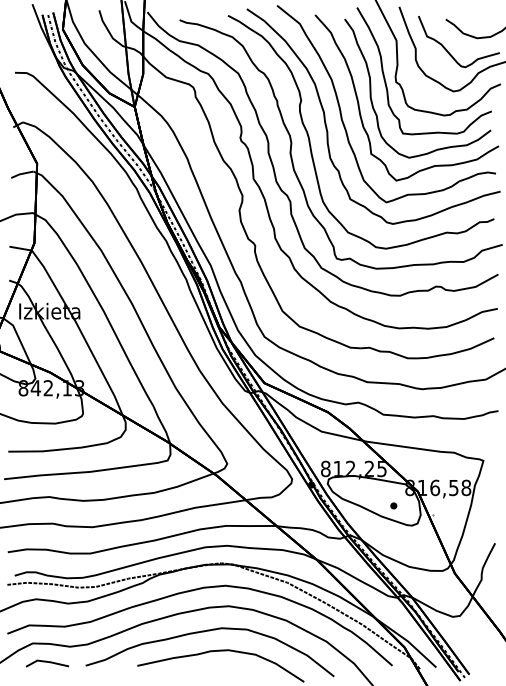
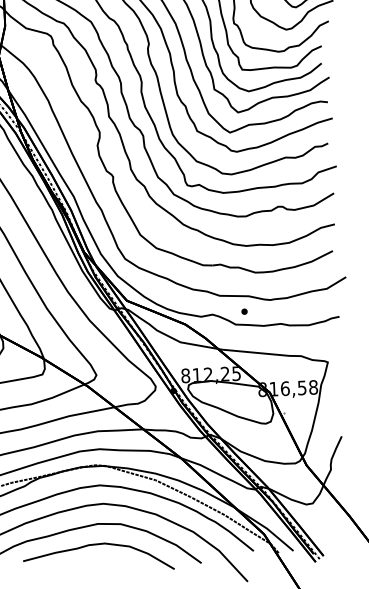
part: (393, 505) -> (244, 311), moved

